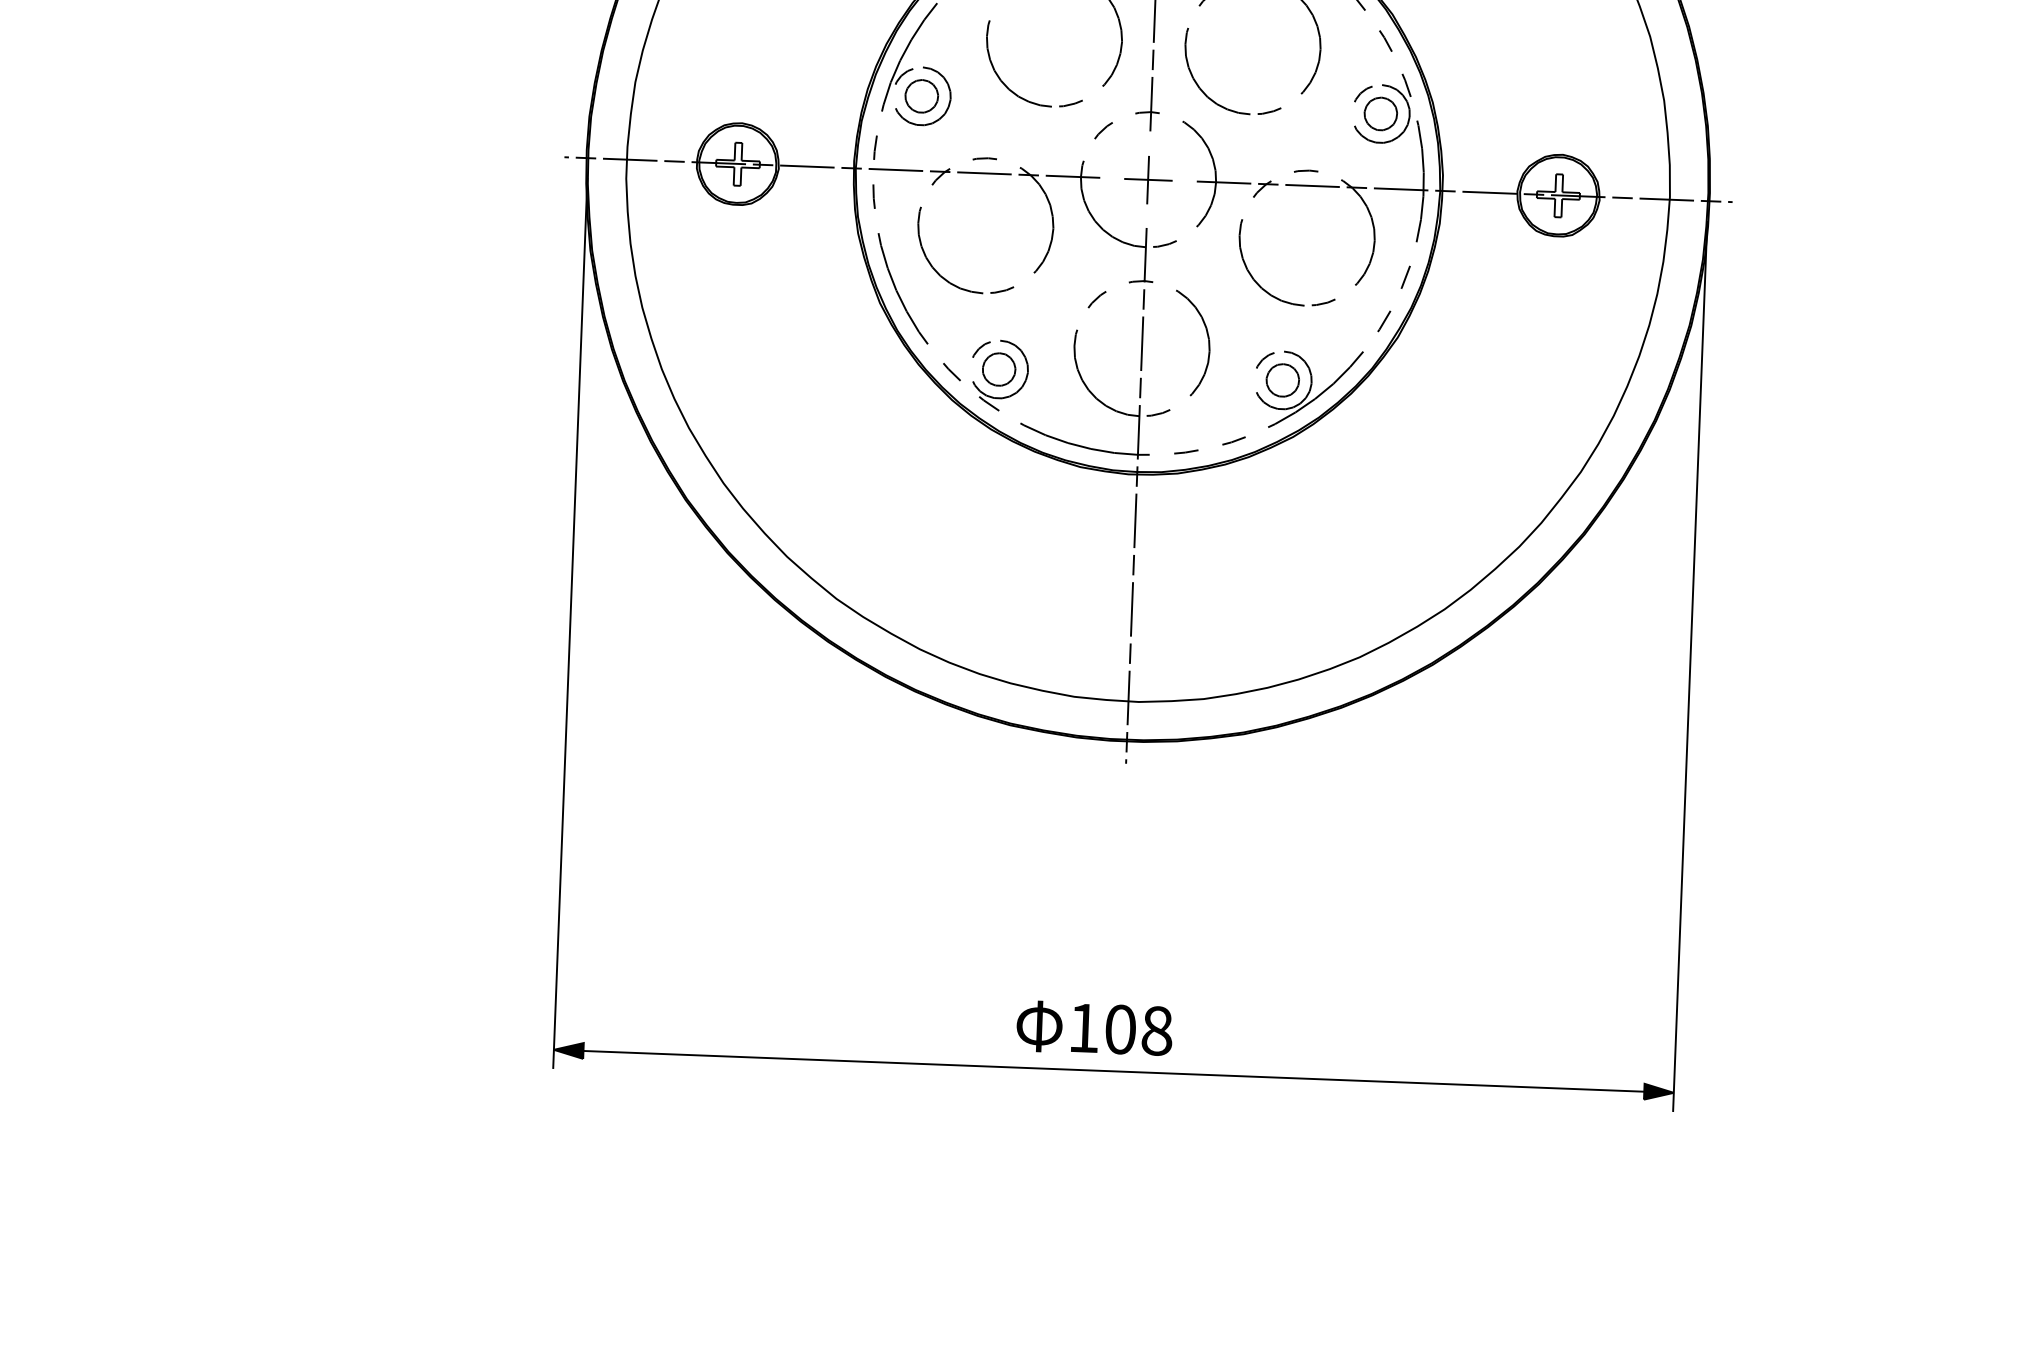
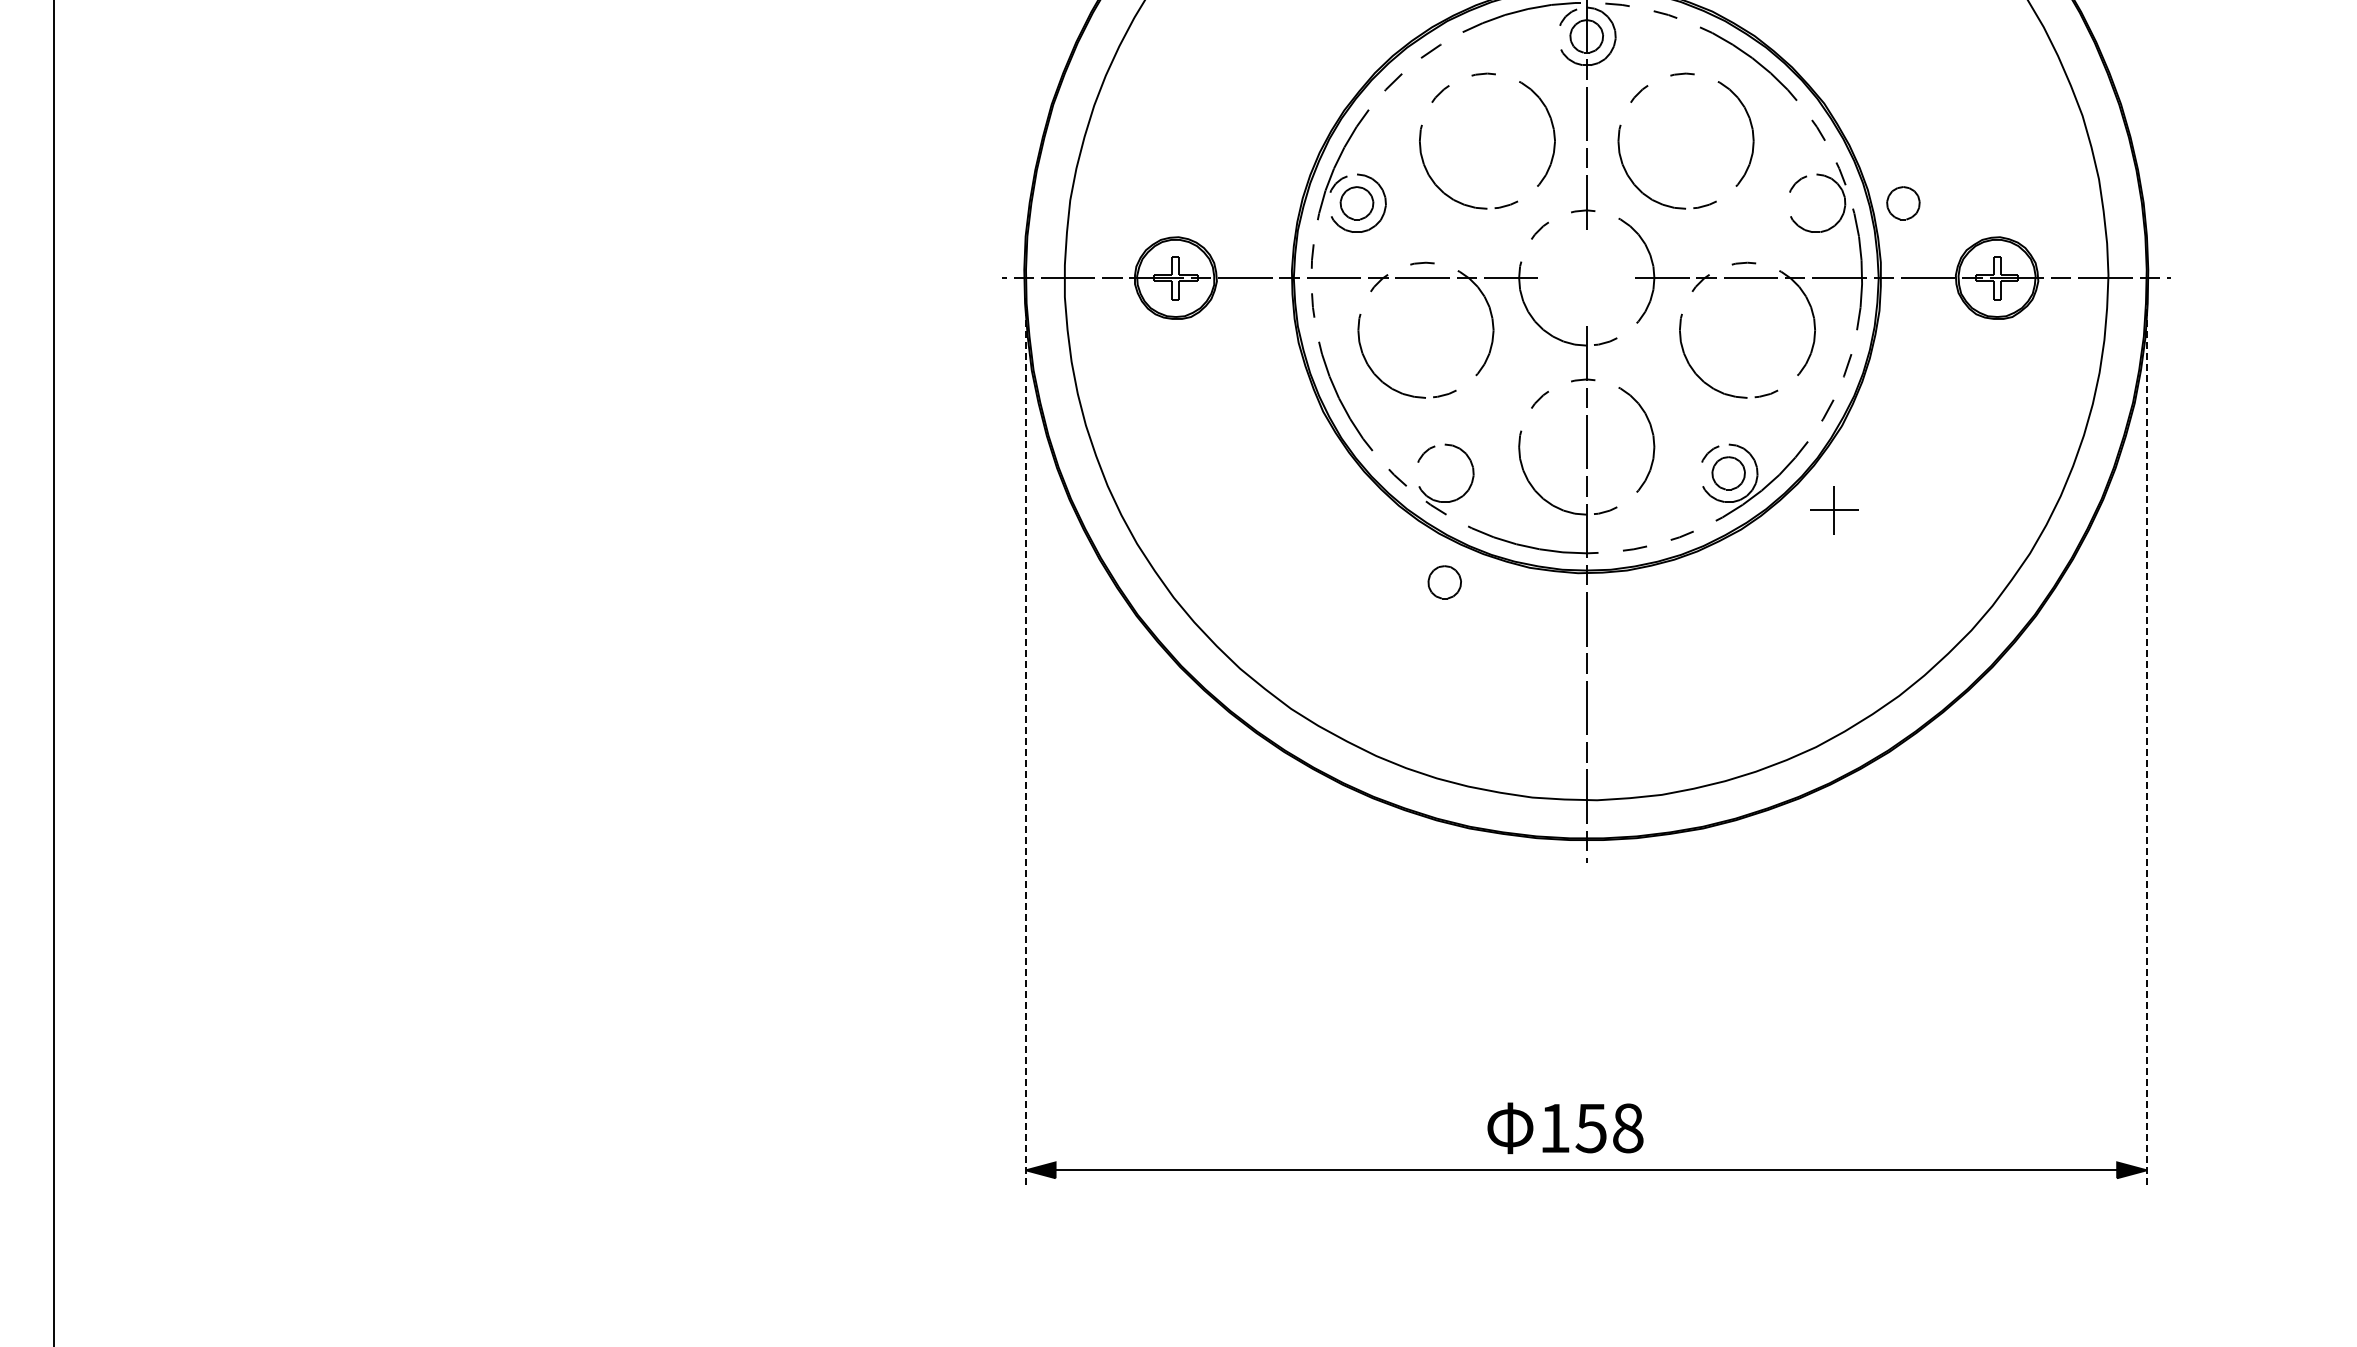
part: (1380, 114) -> (1903, 203), moved
part: (1148, 180) -> (1834, 510), moved
part: (998, 369) -> (1444, 582), moved
line: (570, 623) -> (1026, 743), solid -> dashed
line: (1689, 666) -> (2146, 743), solid -> dashed
text: (1119, 1029) -> (1590, 1128), 108 -> 158

